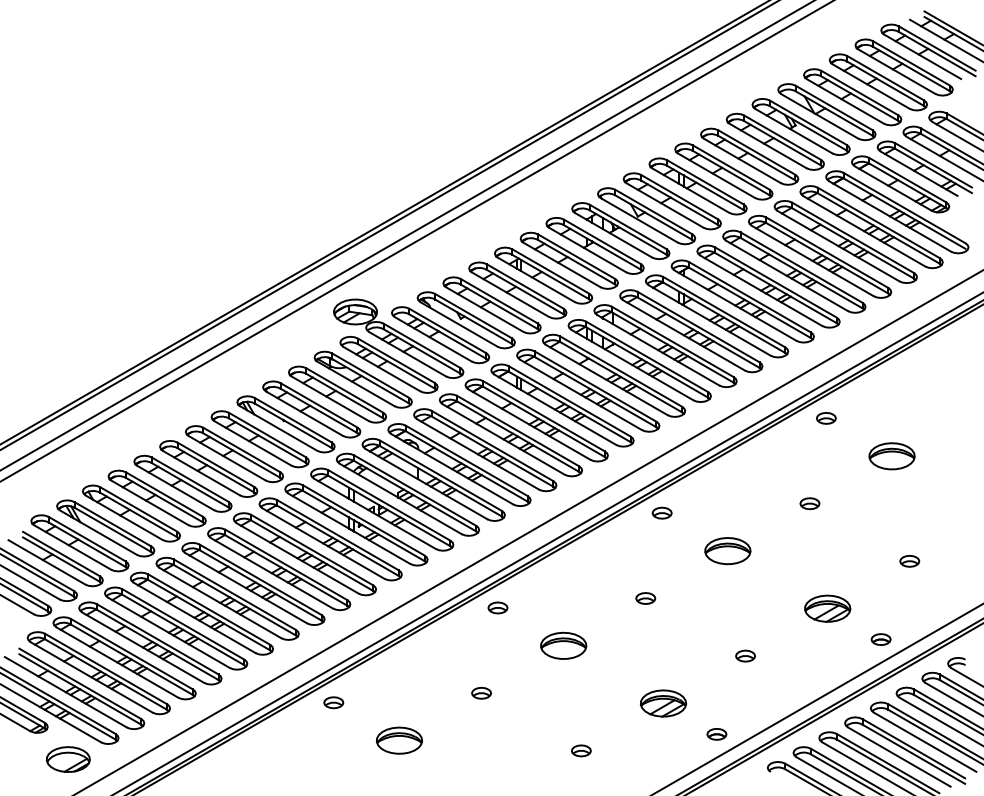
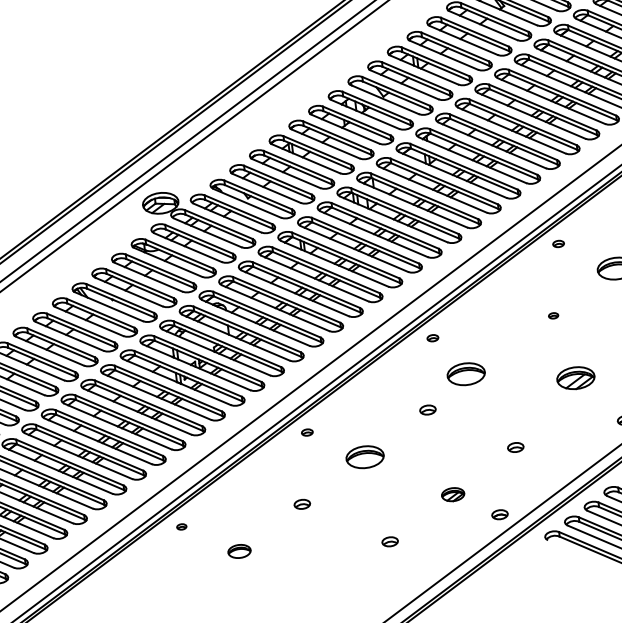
part: (826, 418) -> (558, 244), size x0.7
part: (809, 503) -> (553, 315), size x0.6
part: (661, 512) -> (432, 337), size x0.7
part: (727, 551) -> (466, 374), moved
part: (497, 607) -> (306, 432), size x0.7
part: (827, 608) -> (575, 377), moved
part: (333, 702) -> (181, 526), size x0.6
part: (663, 703) -> (452, 494), size x0.6
part: (399, 740) -> (239, 551), size x0.6

